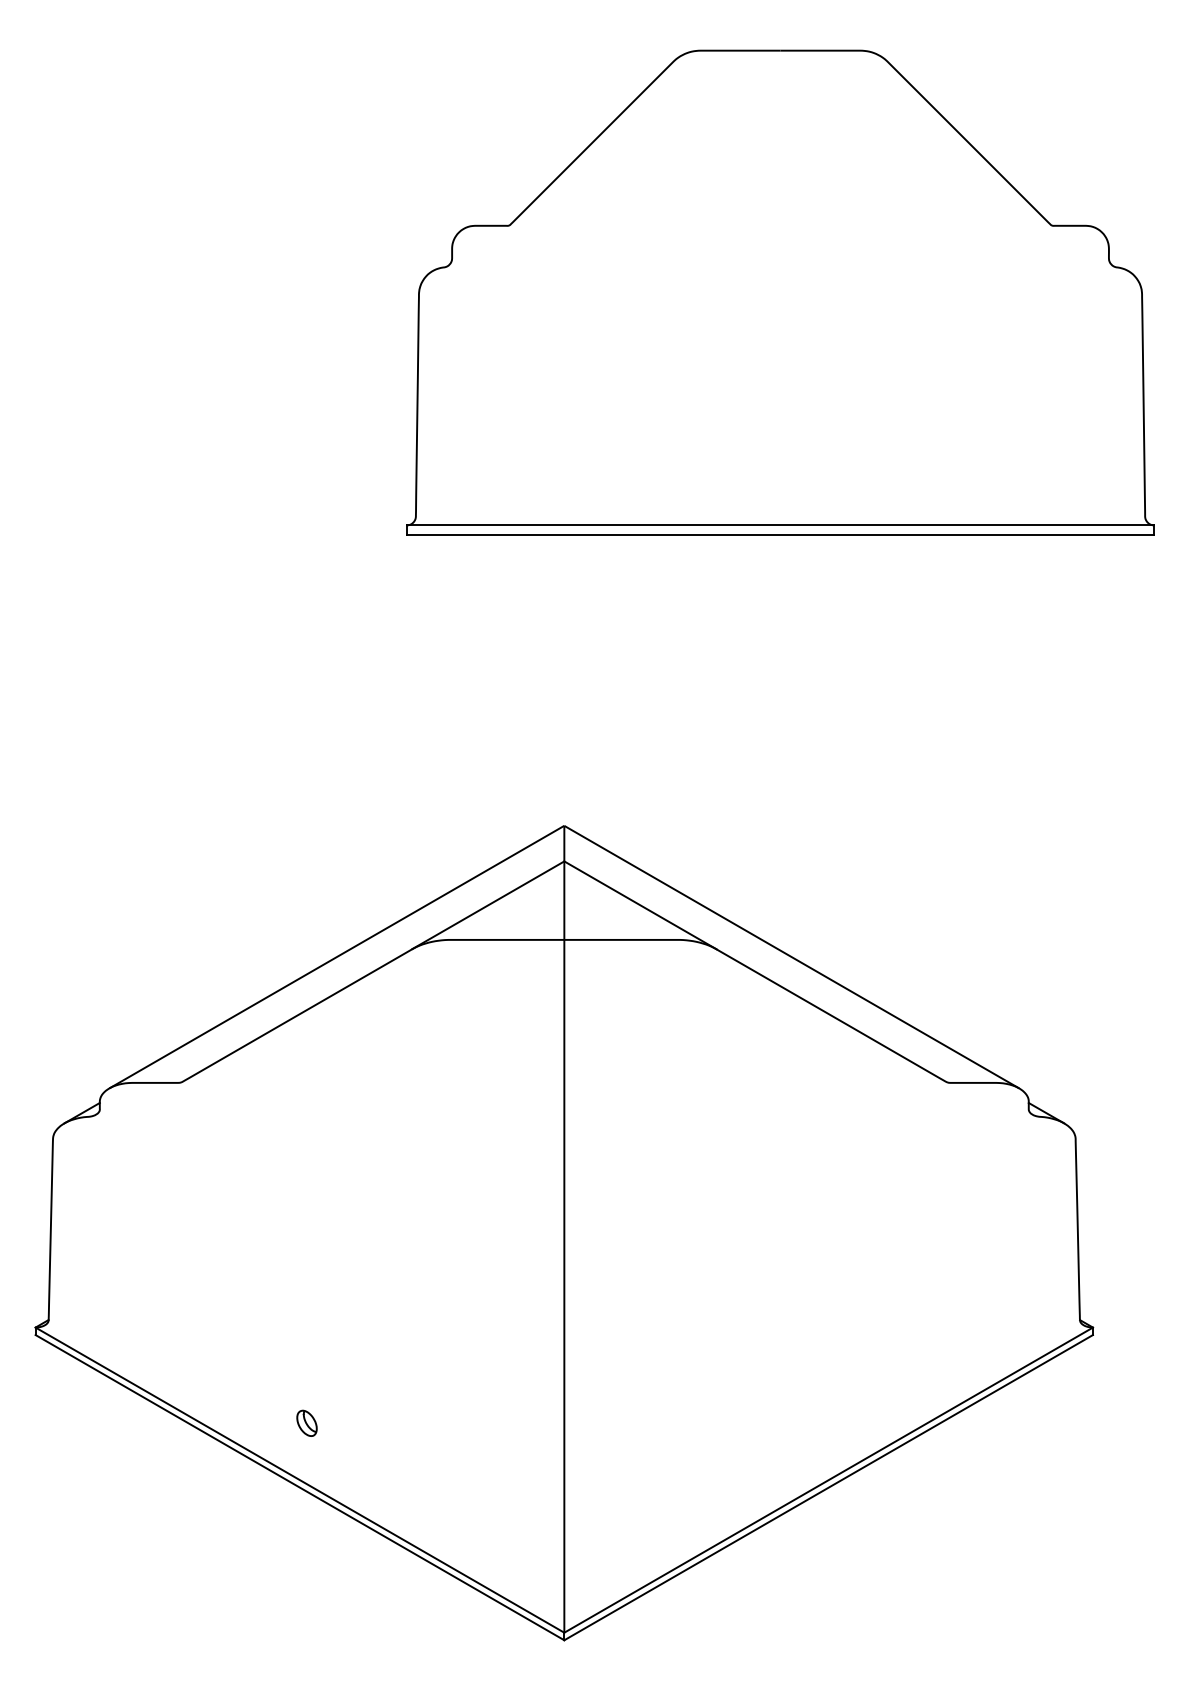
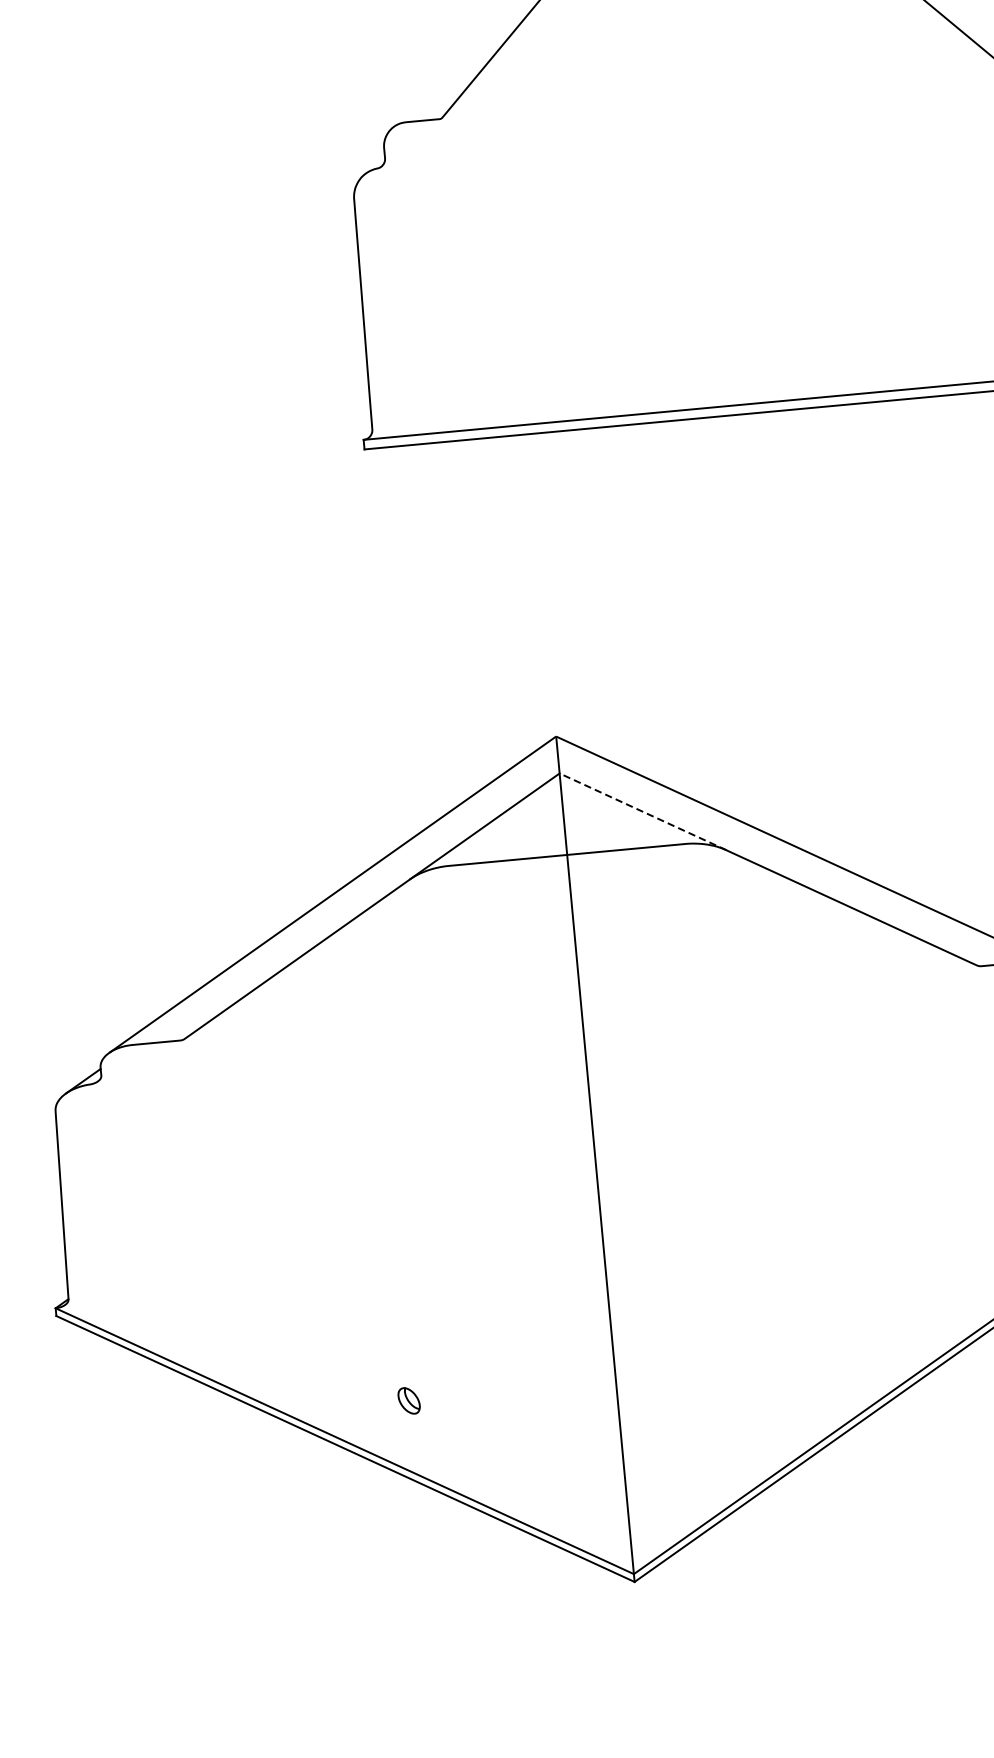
line: (640, 905) -> (642, 811), solid -> dashed
part: (306, 1422) -> (408, 1400), moved

